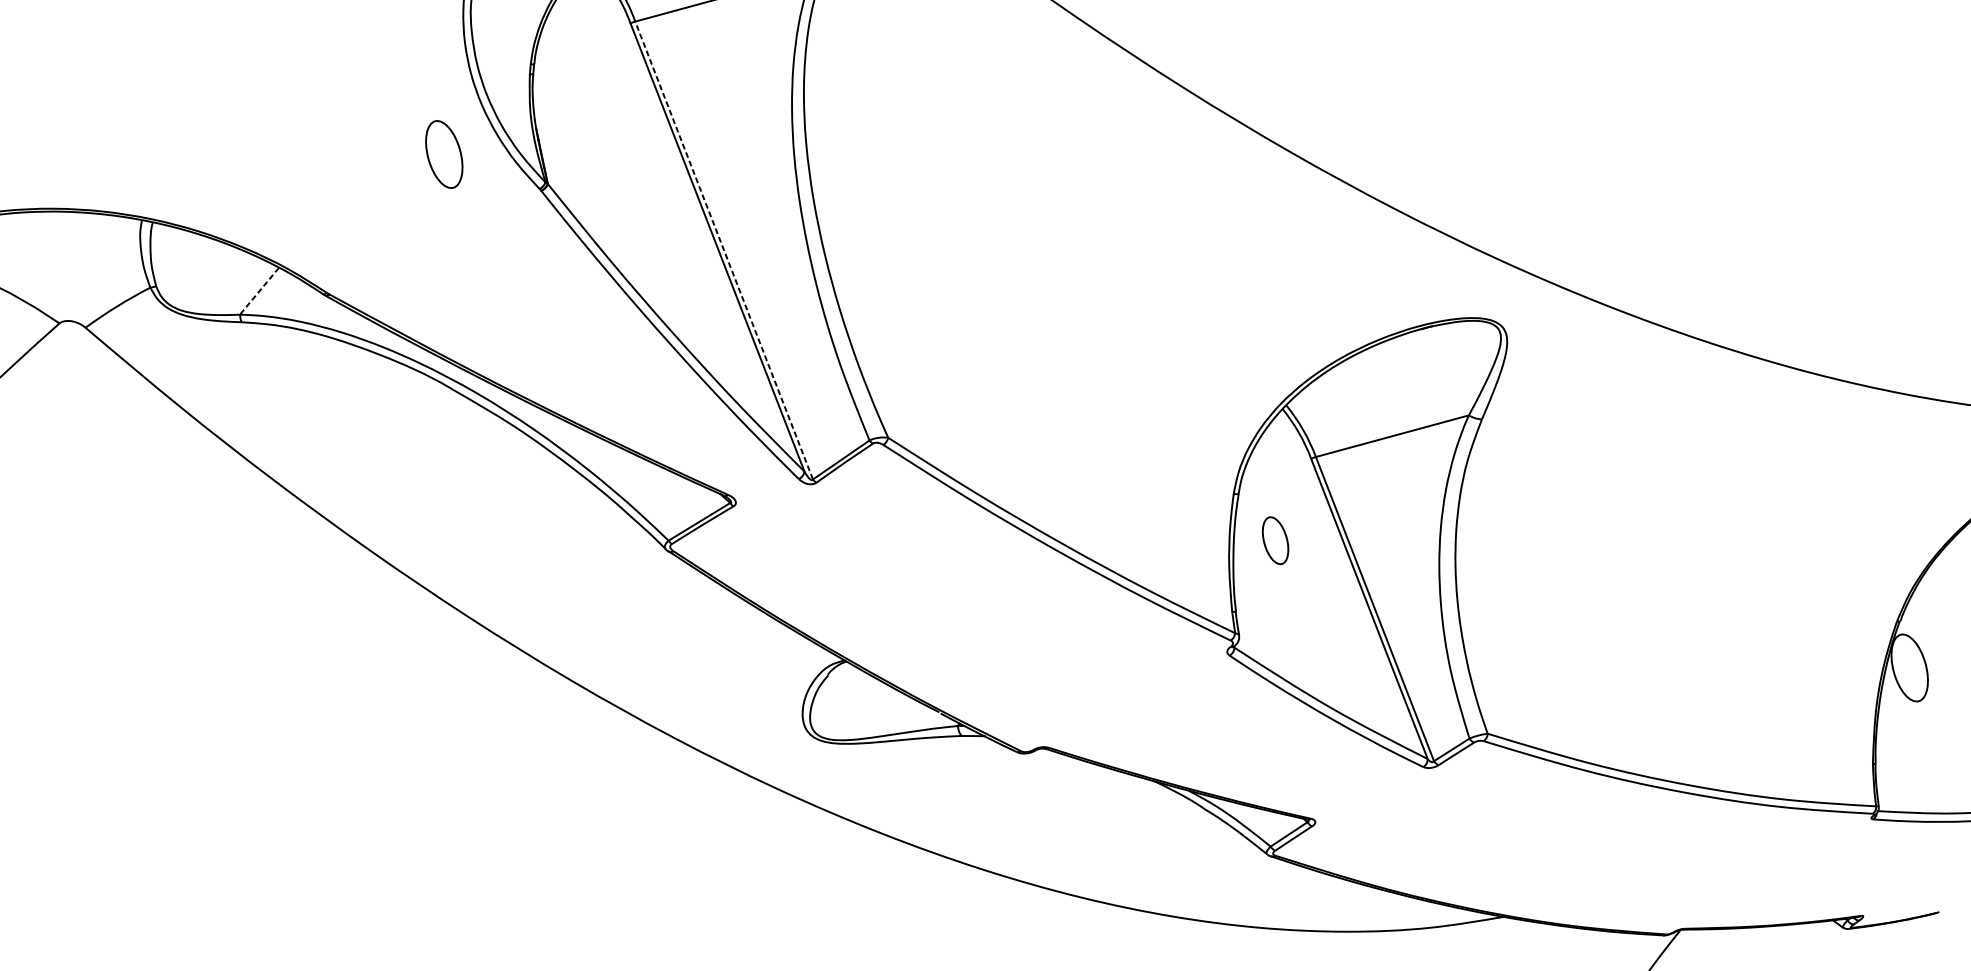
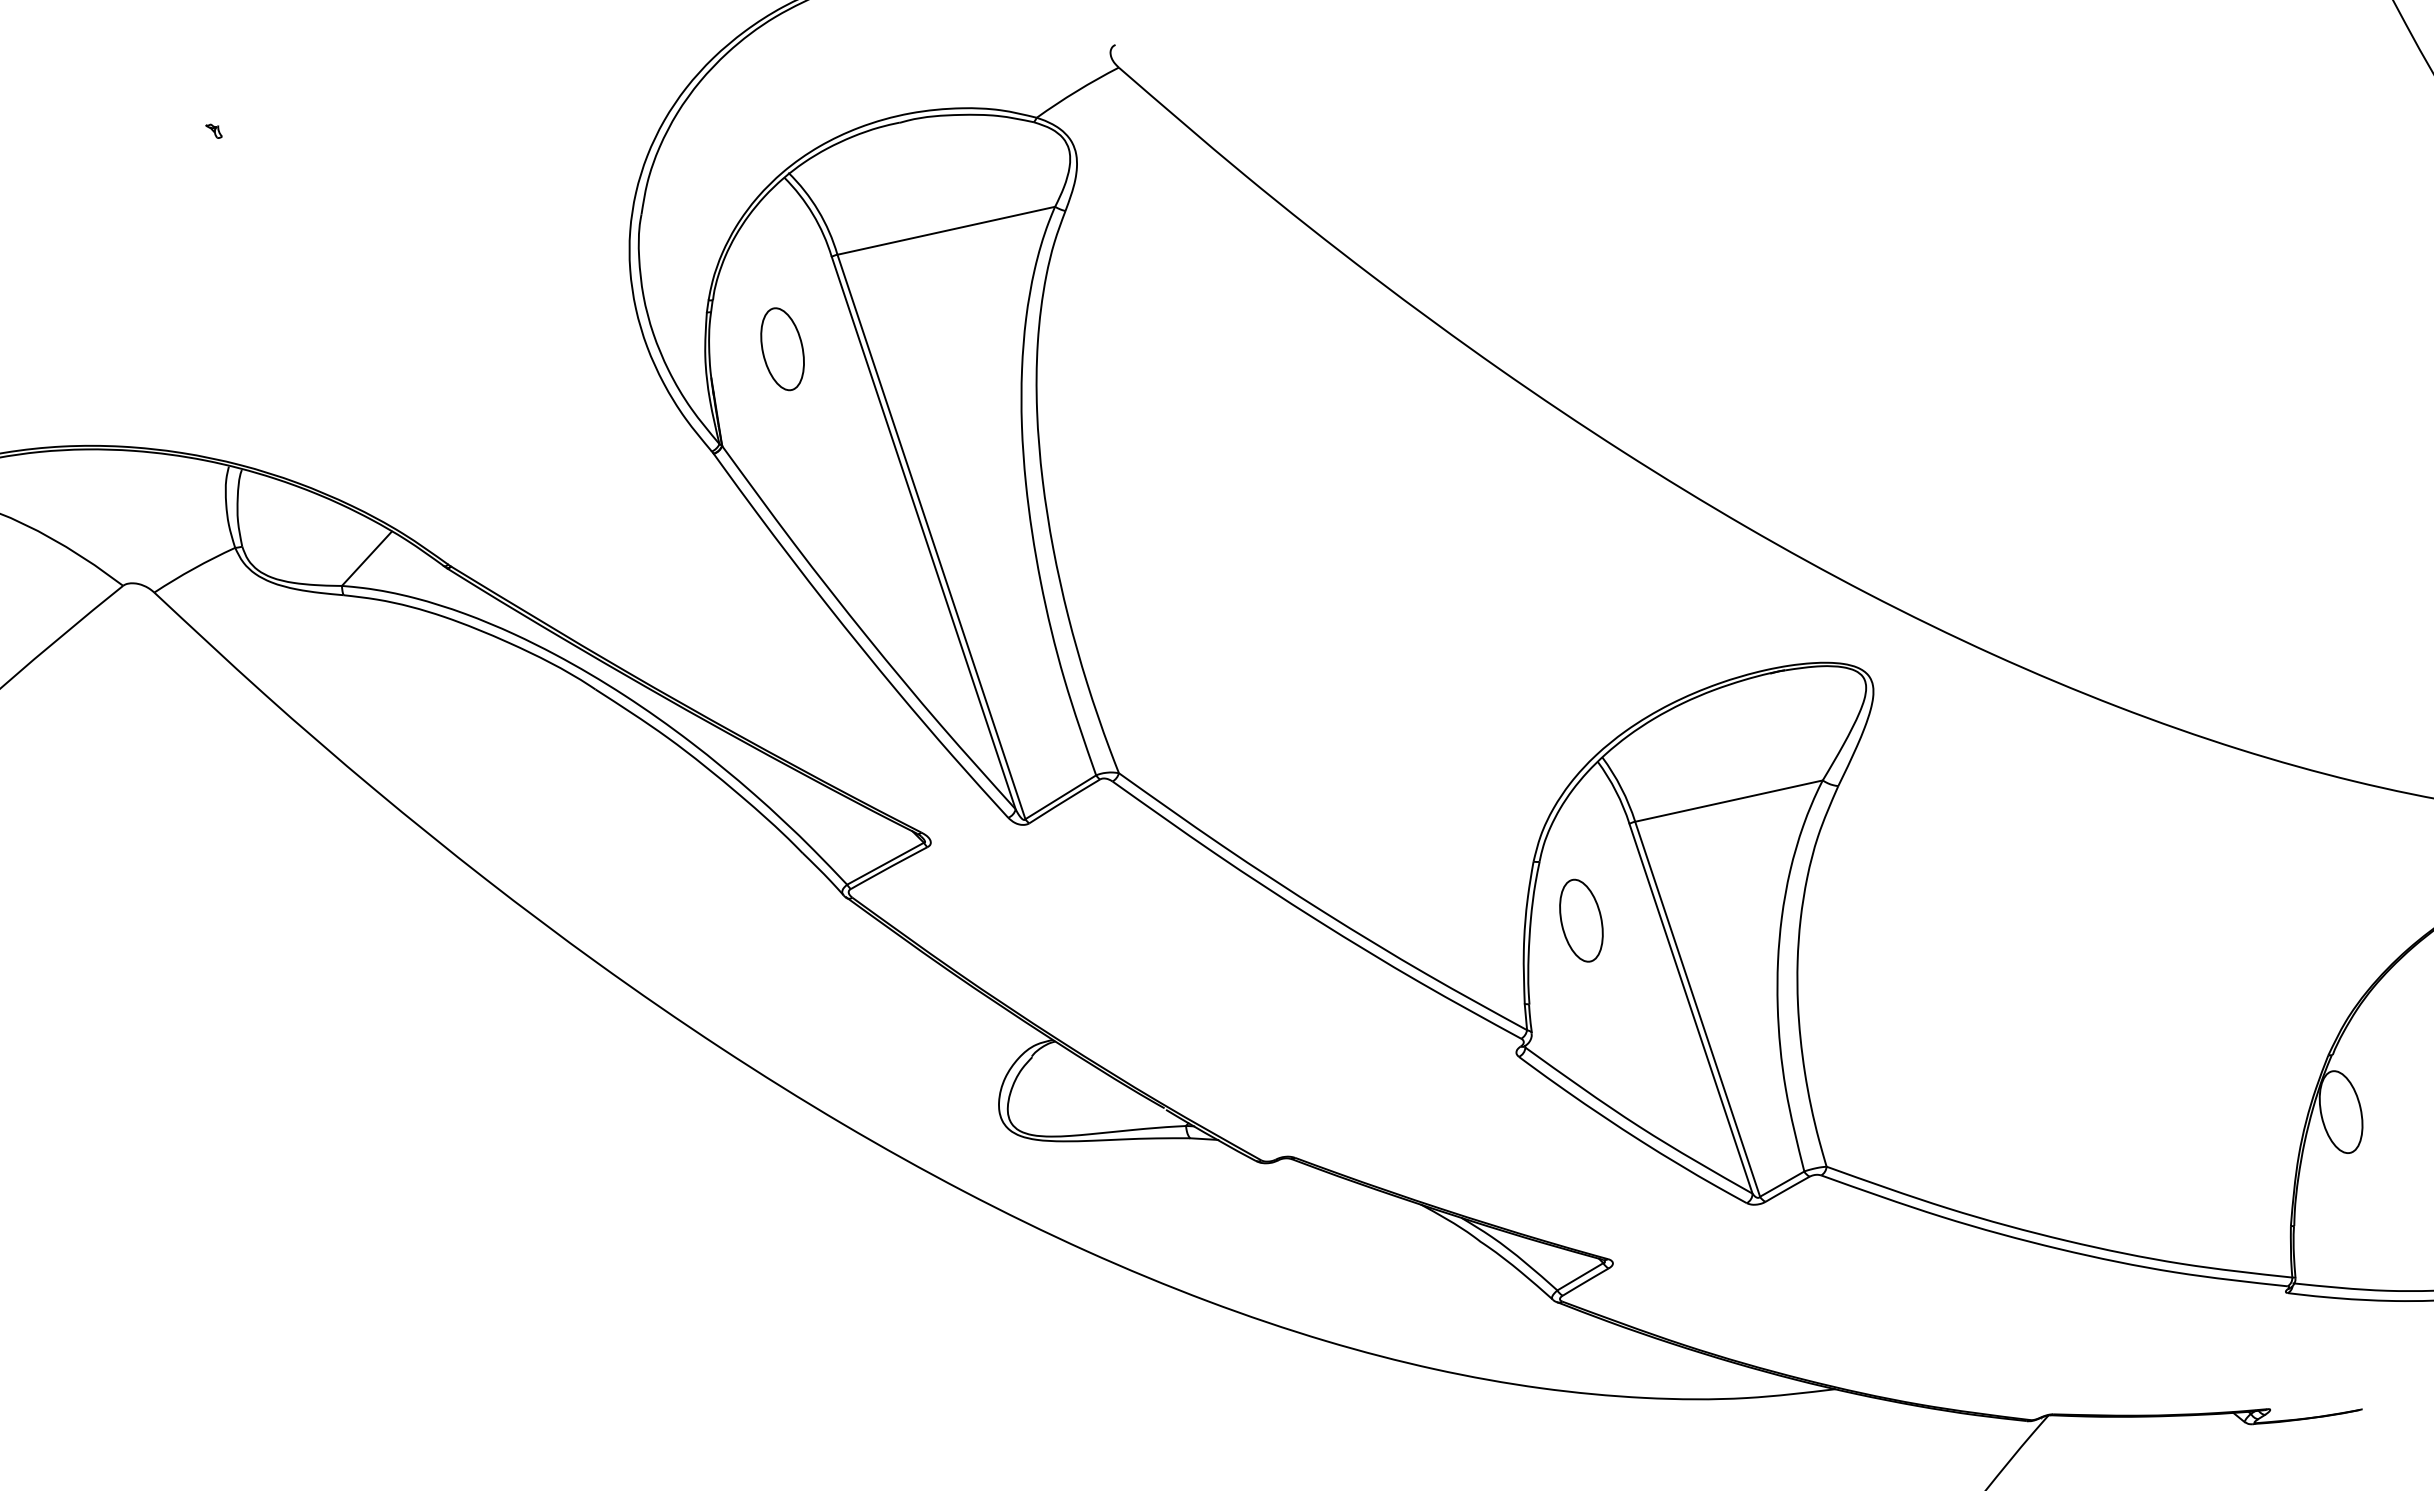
part: (444, 154) -> (782, 349), moved
line: (724, 250) -> (931, 536), dashed -> solid
line: (259, 291) -> (366, 558), dashed -> solid
part: (1275, 540) -> (1581, 920), size x1.43

